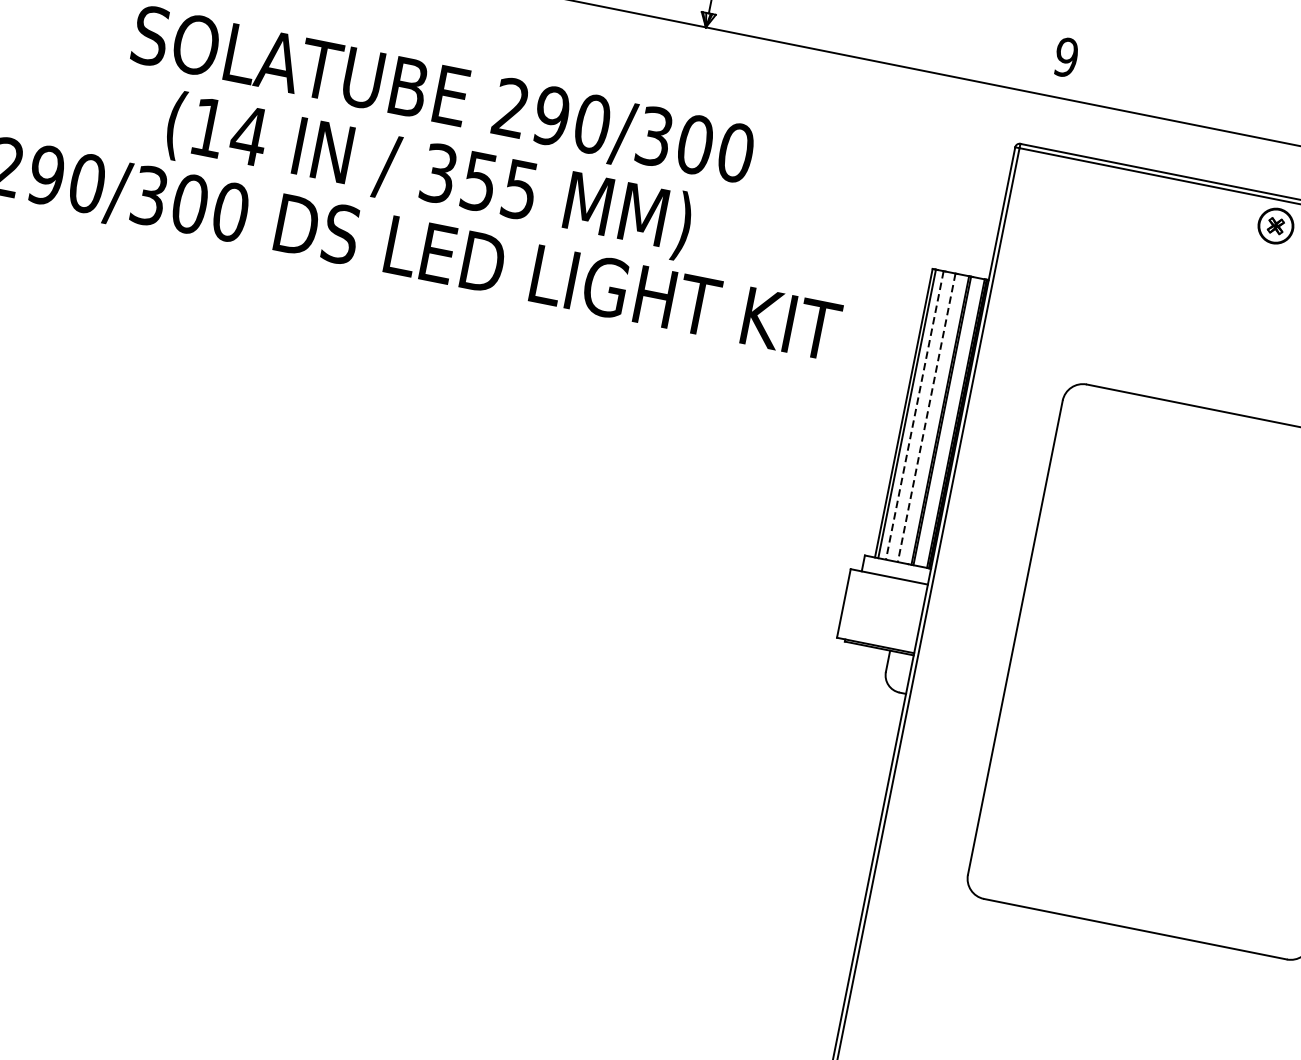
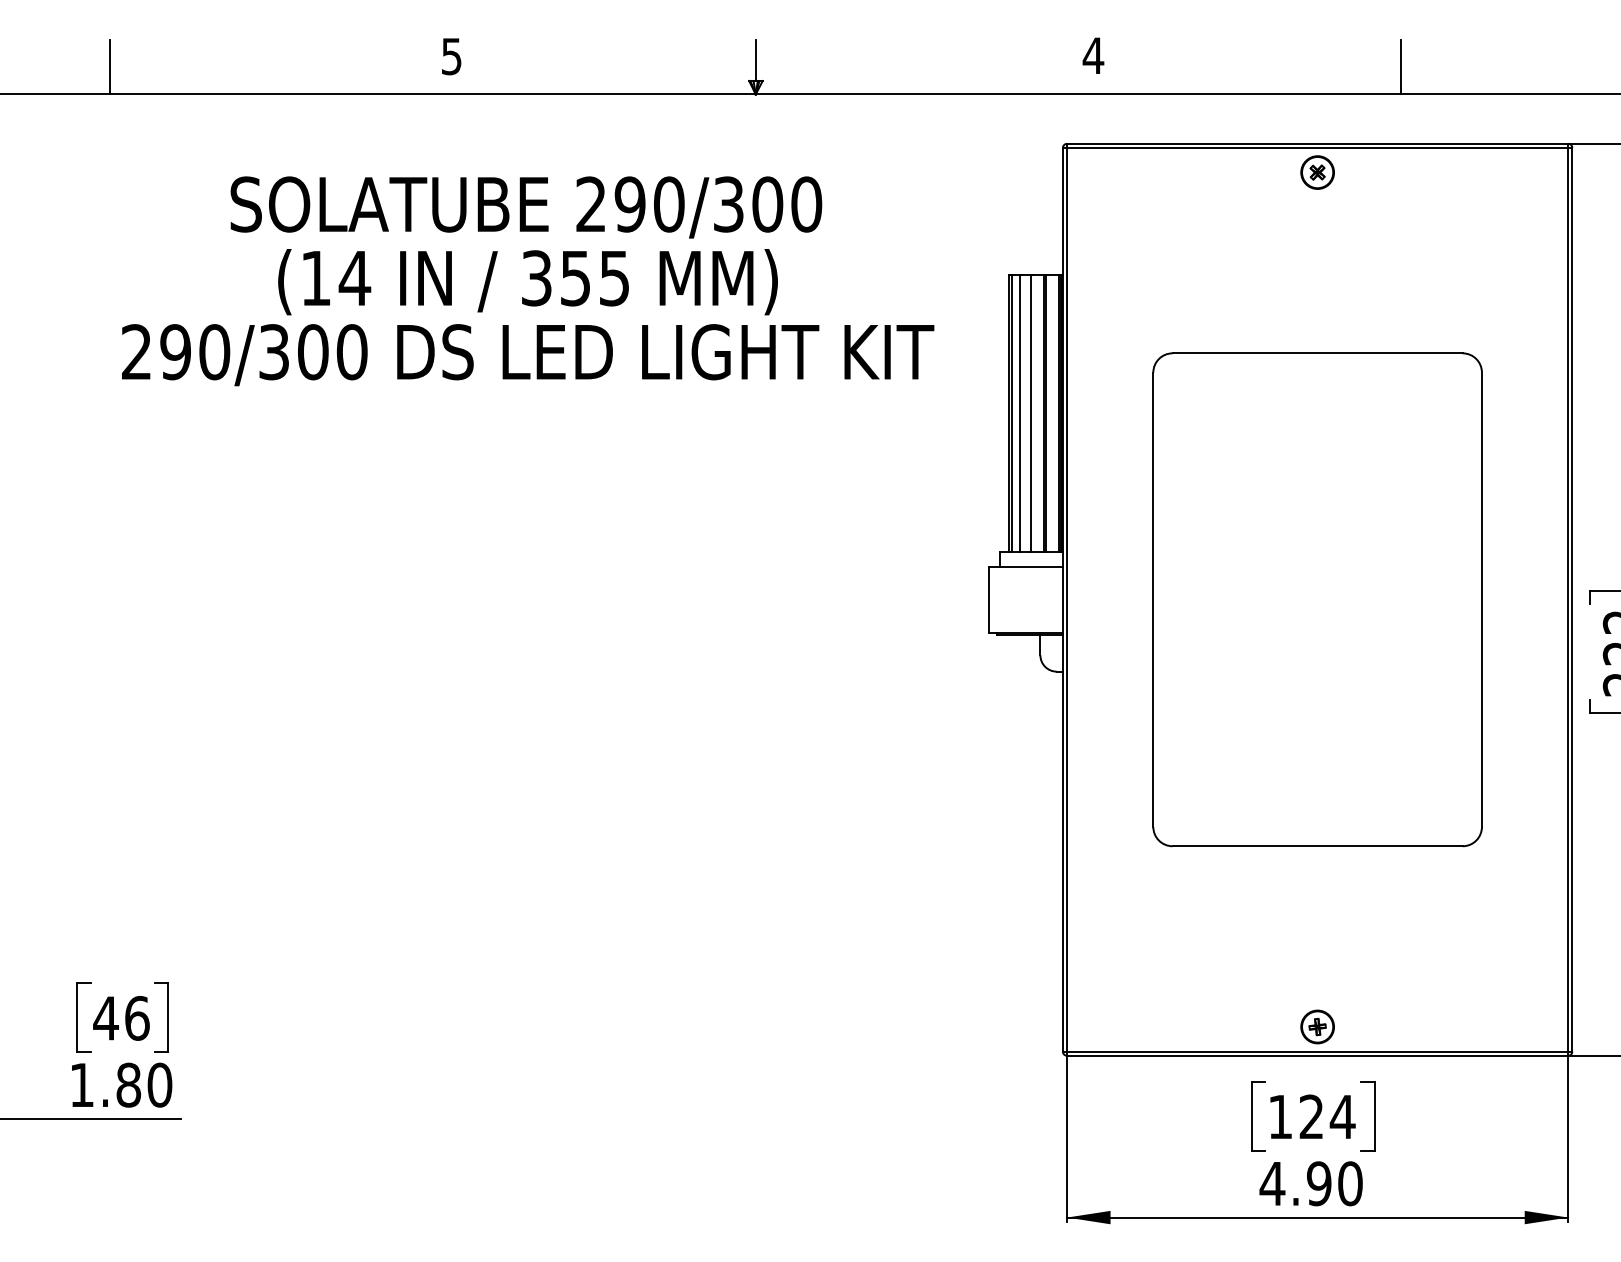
text: (1066, 57) -> (1093, 55), 9 -> 4
line: (914, 416) -> (1019, 414), dashed -> solid
line: (926, 418) -> (1031, 414), dashed -> solid

